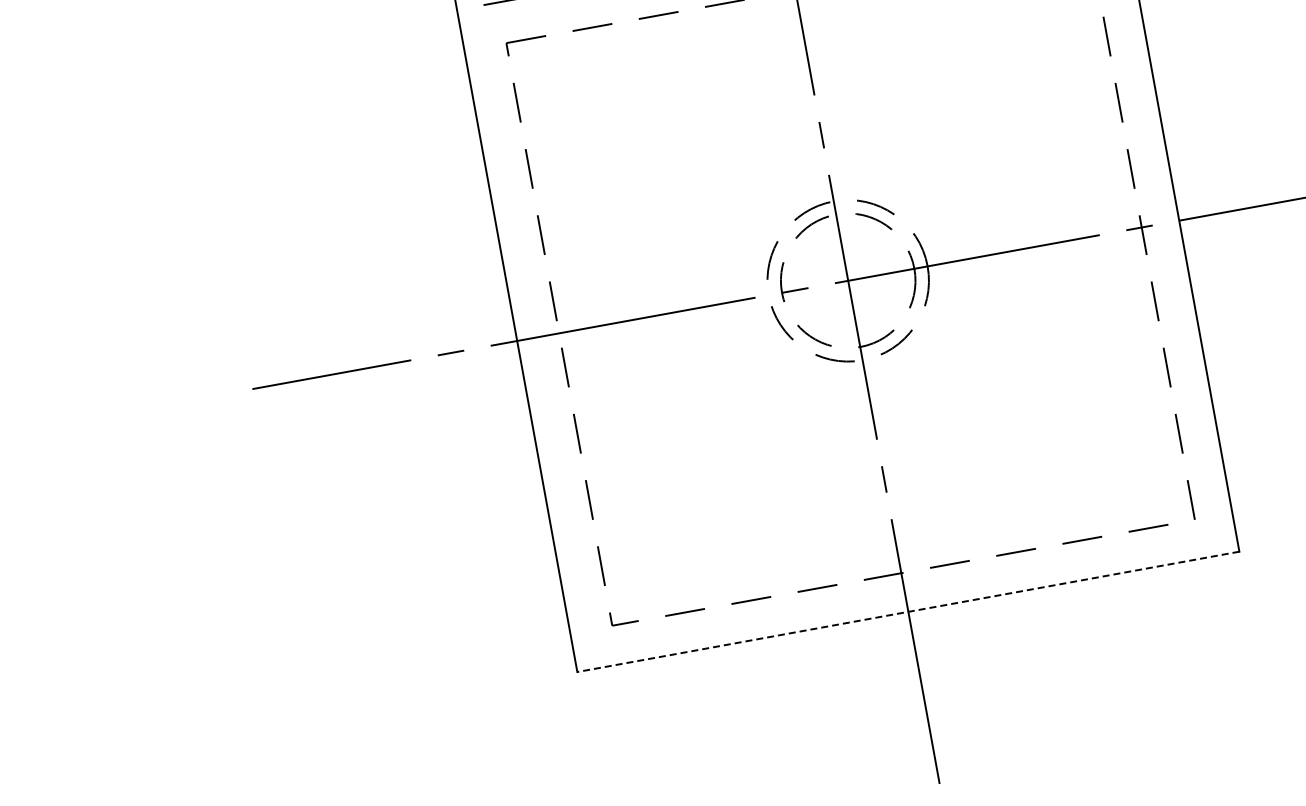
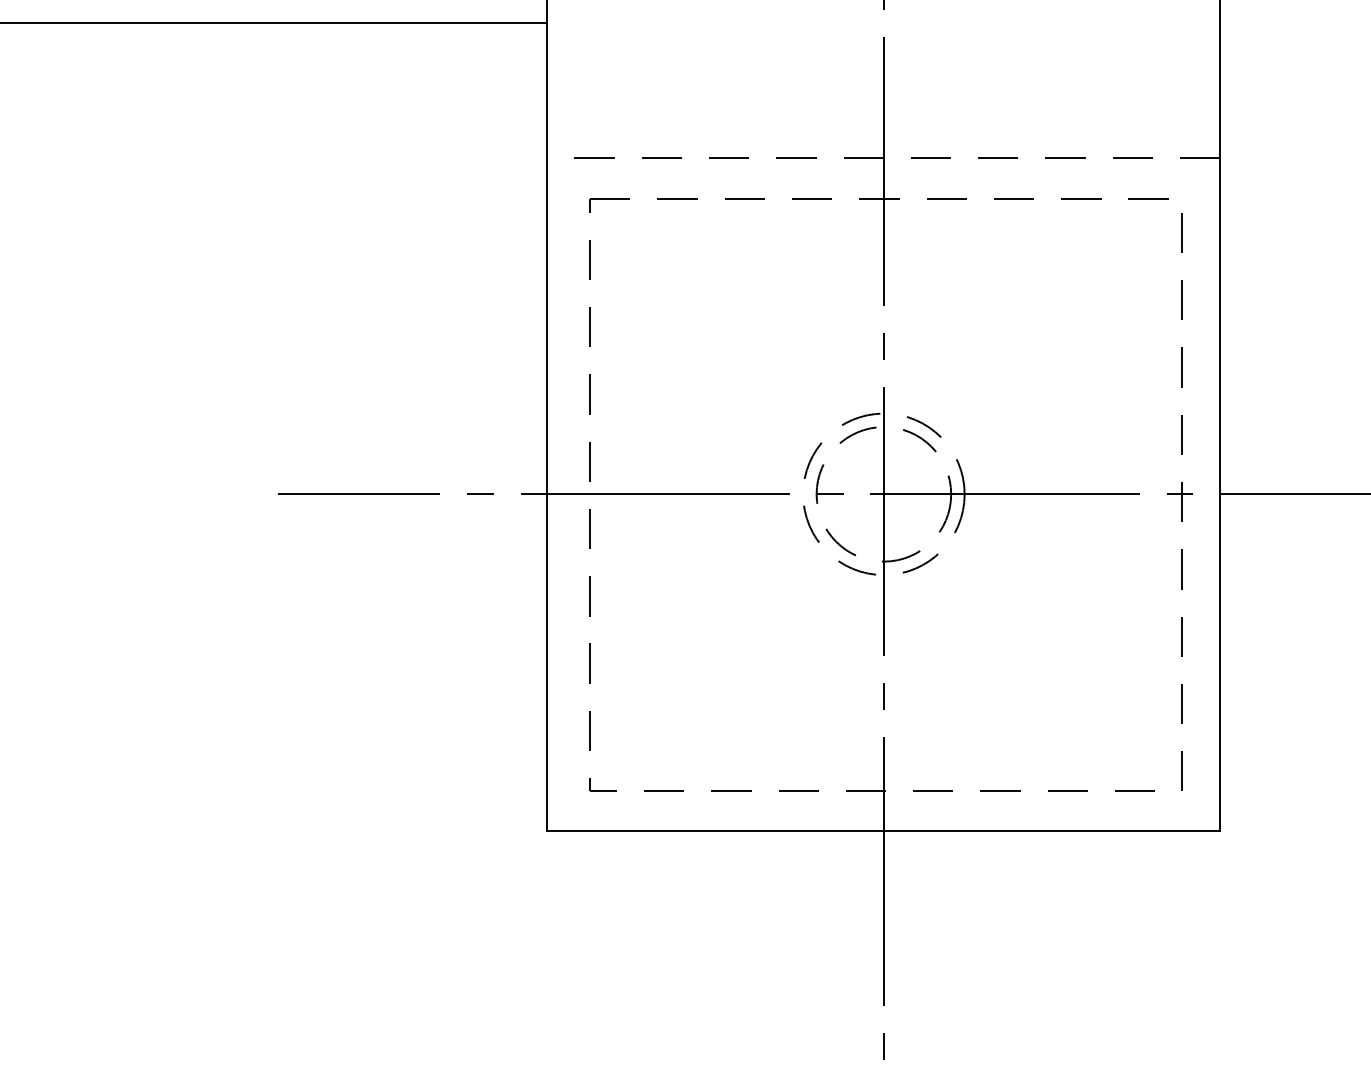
line: (907, 611) -> (883, 830), dashed -> solid

